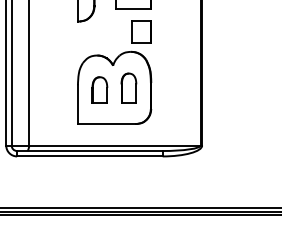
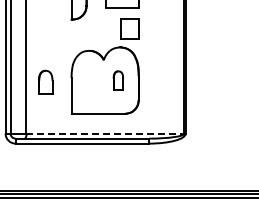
part: (129, 87) -> (118, 80), size x0.7
part: (99, 88) -> (45, 81), moved
line: (114, 145) -> (105, 133), solid -> dashed

